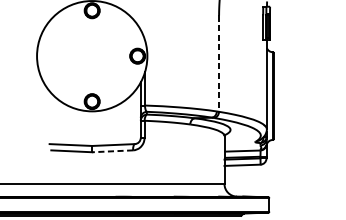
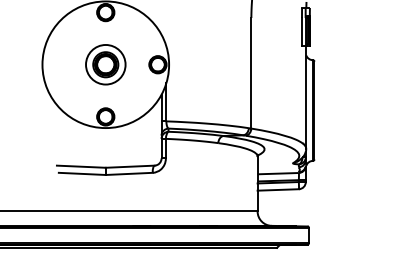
part: (91, 55) -> (105, 64), added
line: (219, 63) -> (251, 73), dashed -> solid
line: (112, 150) -> (129, 173), dashed -> solid

